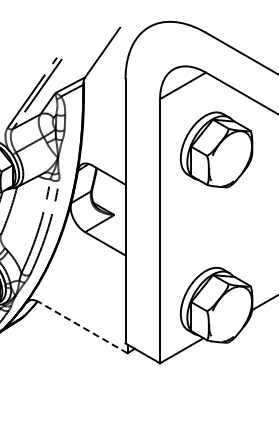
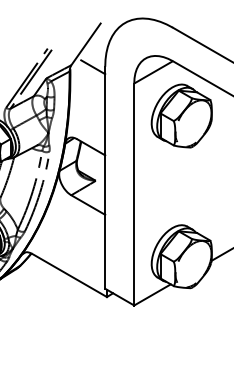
line: (110, 79) -> (92, 66), added
part: (216, 149) -> (181, 115), moved
line: (82, 327) -> (69, 275), dashed -> solid

